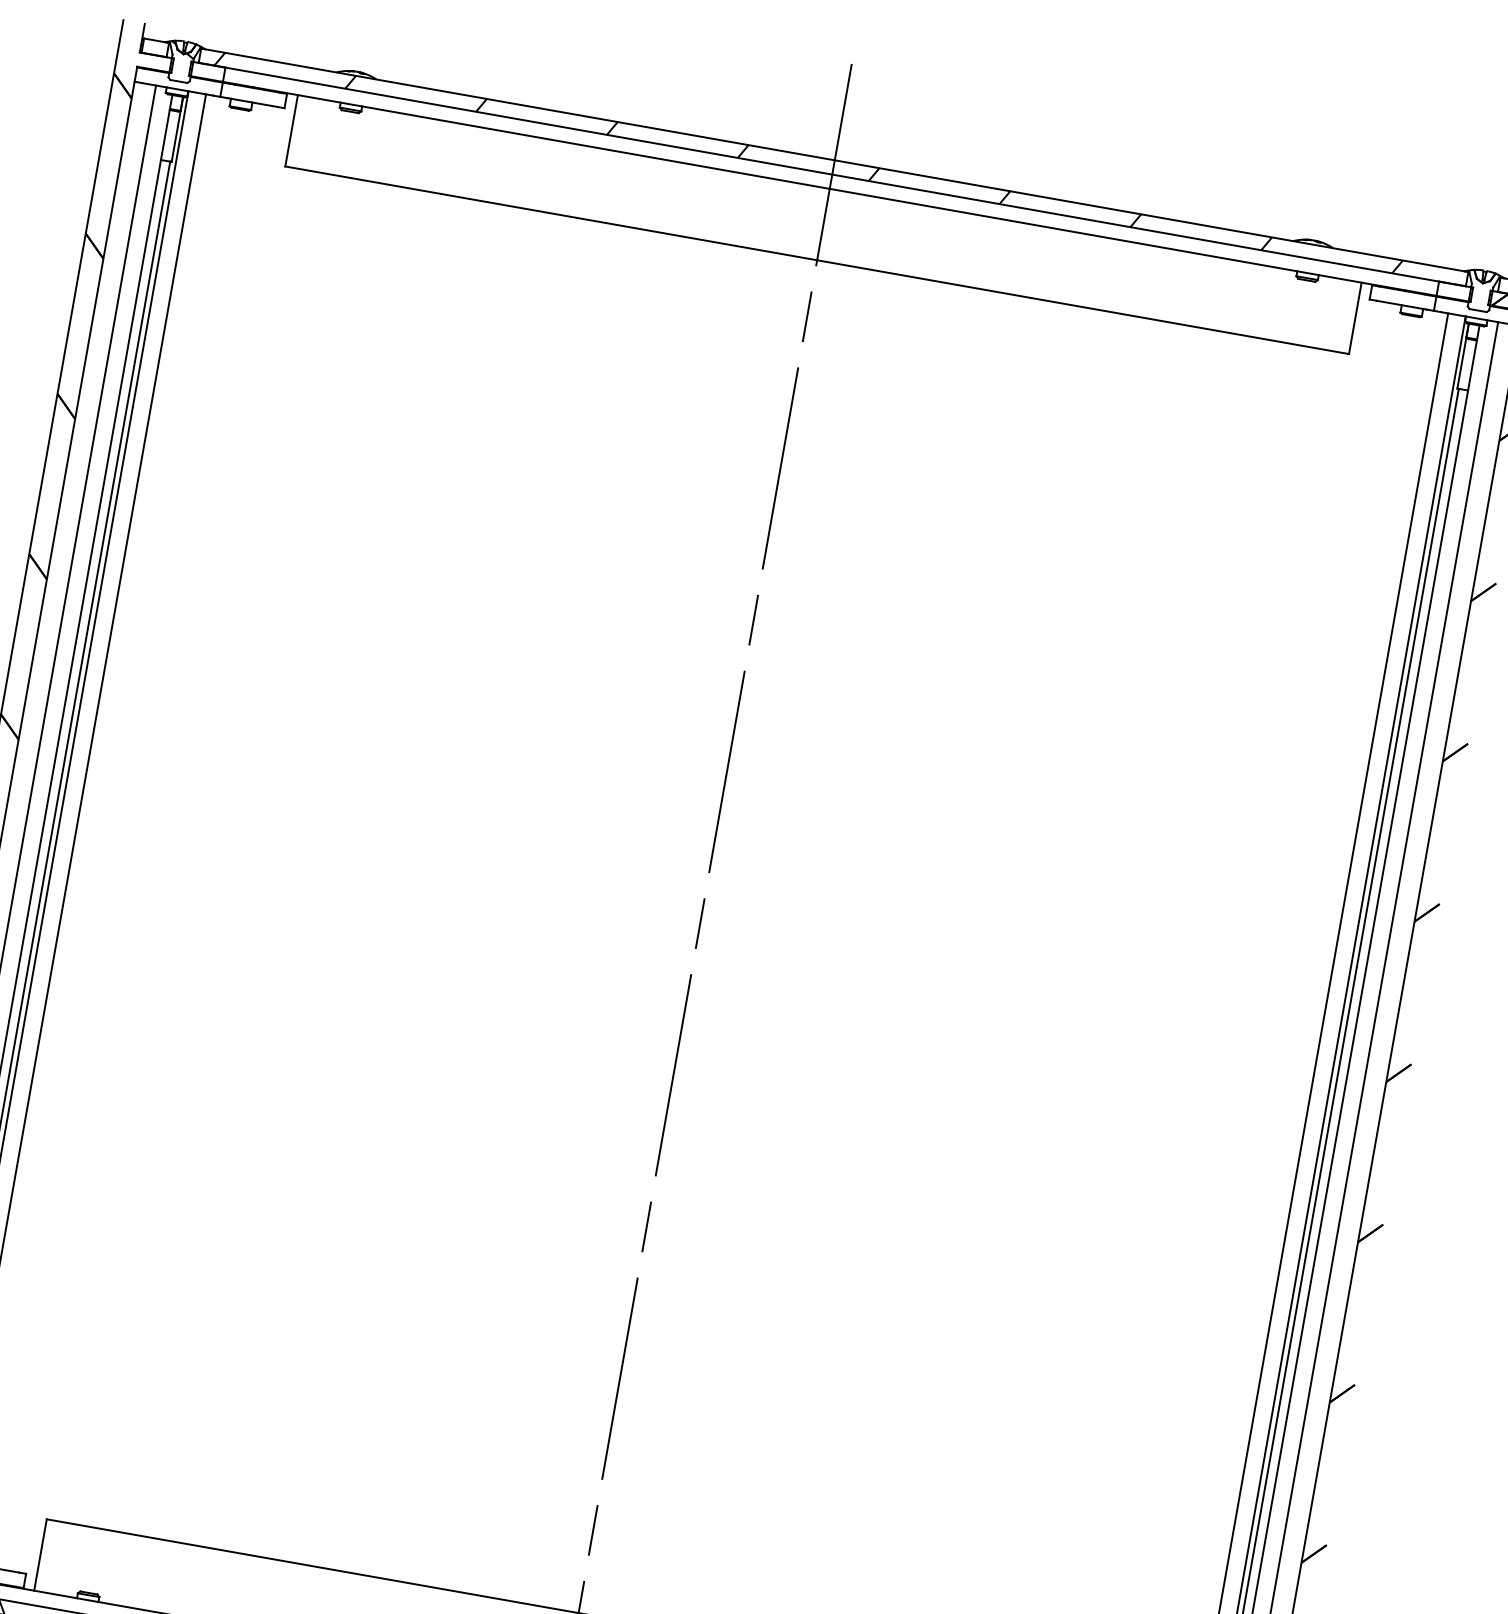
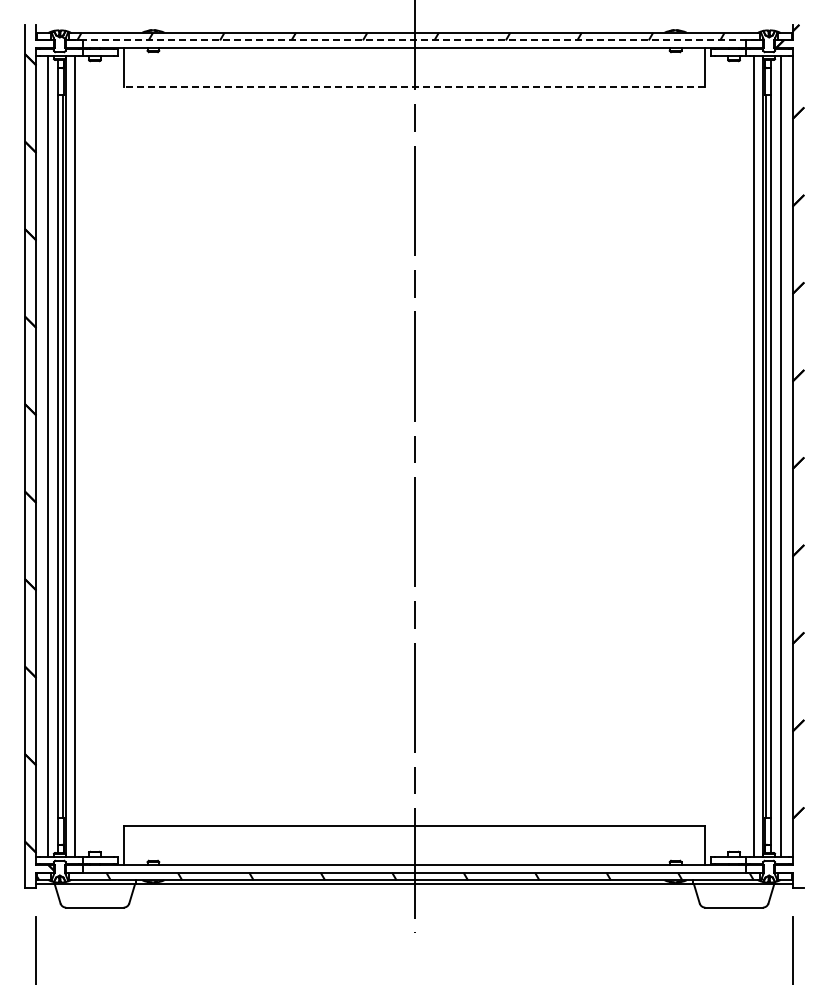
line: (832, 174) -> (414, 40), solid -> dashed
line: (817, 260) -> (414, 87), solid -> dashed

